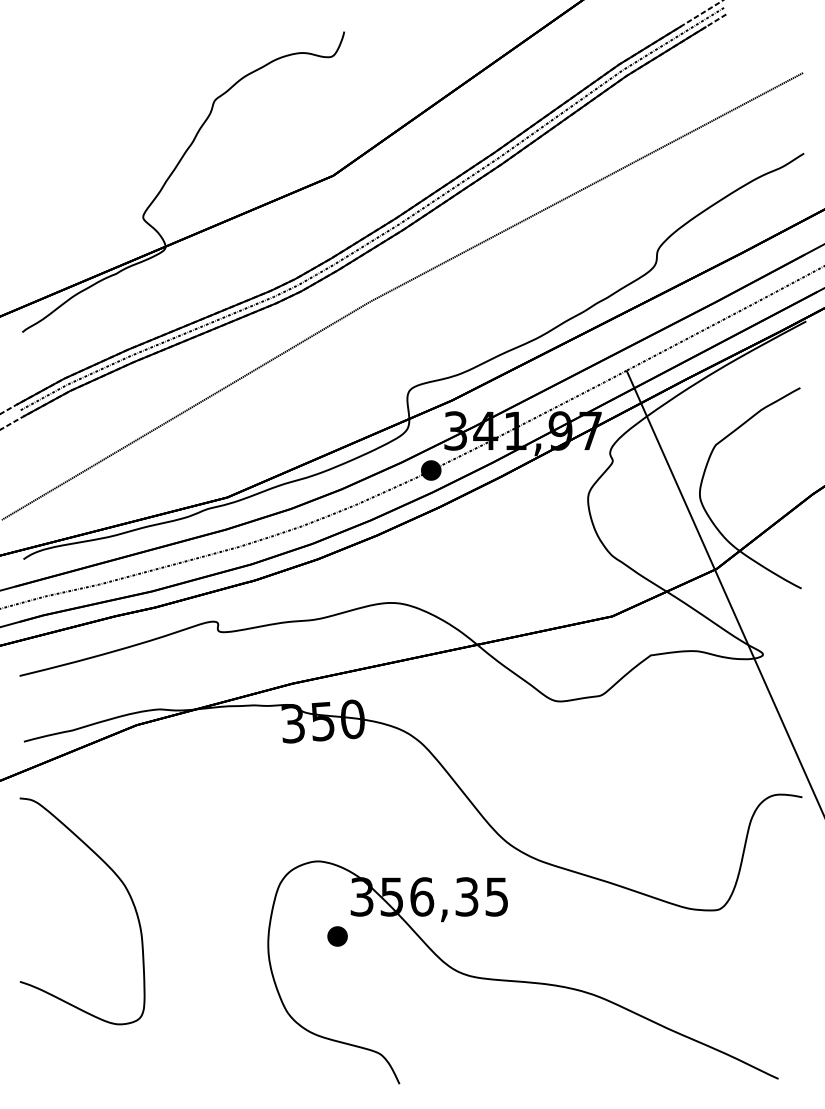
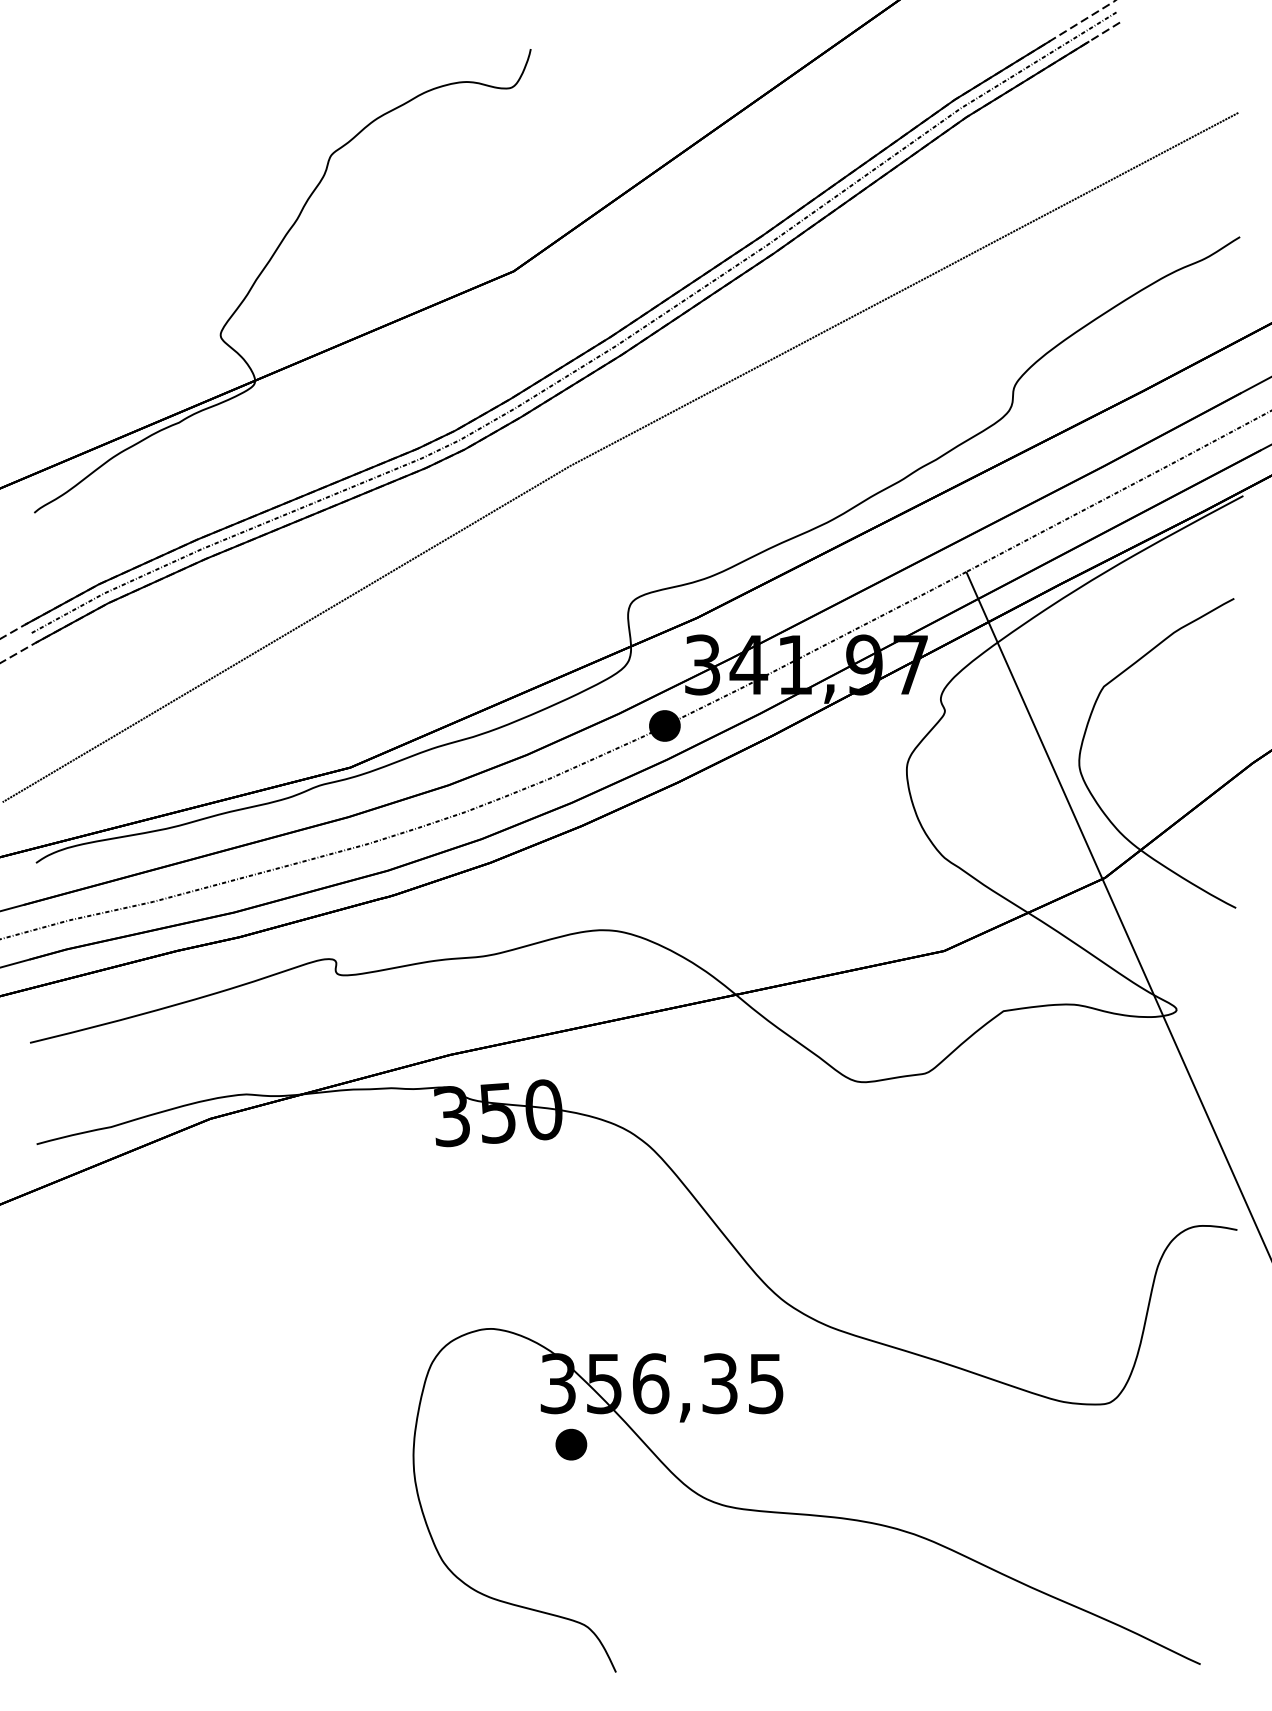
curve: (122, 884) -> (188, 1364), removed
part: (337, 936) -> (571, 1444), moved

